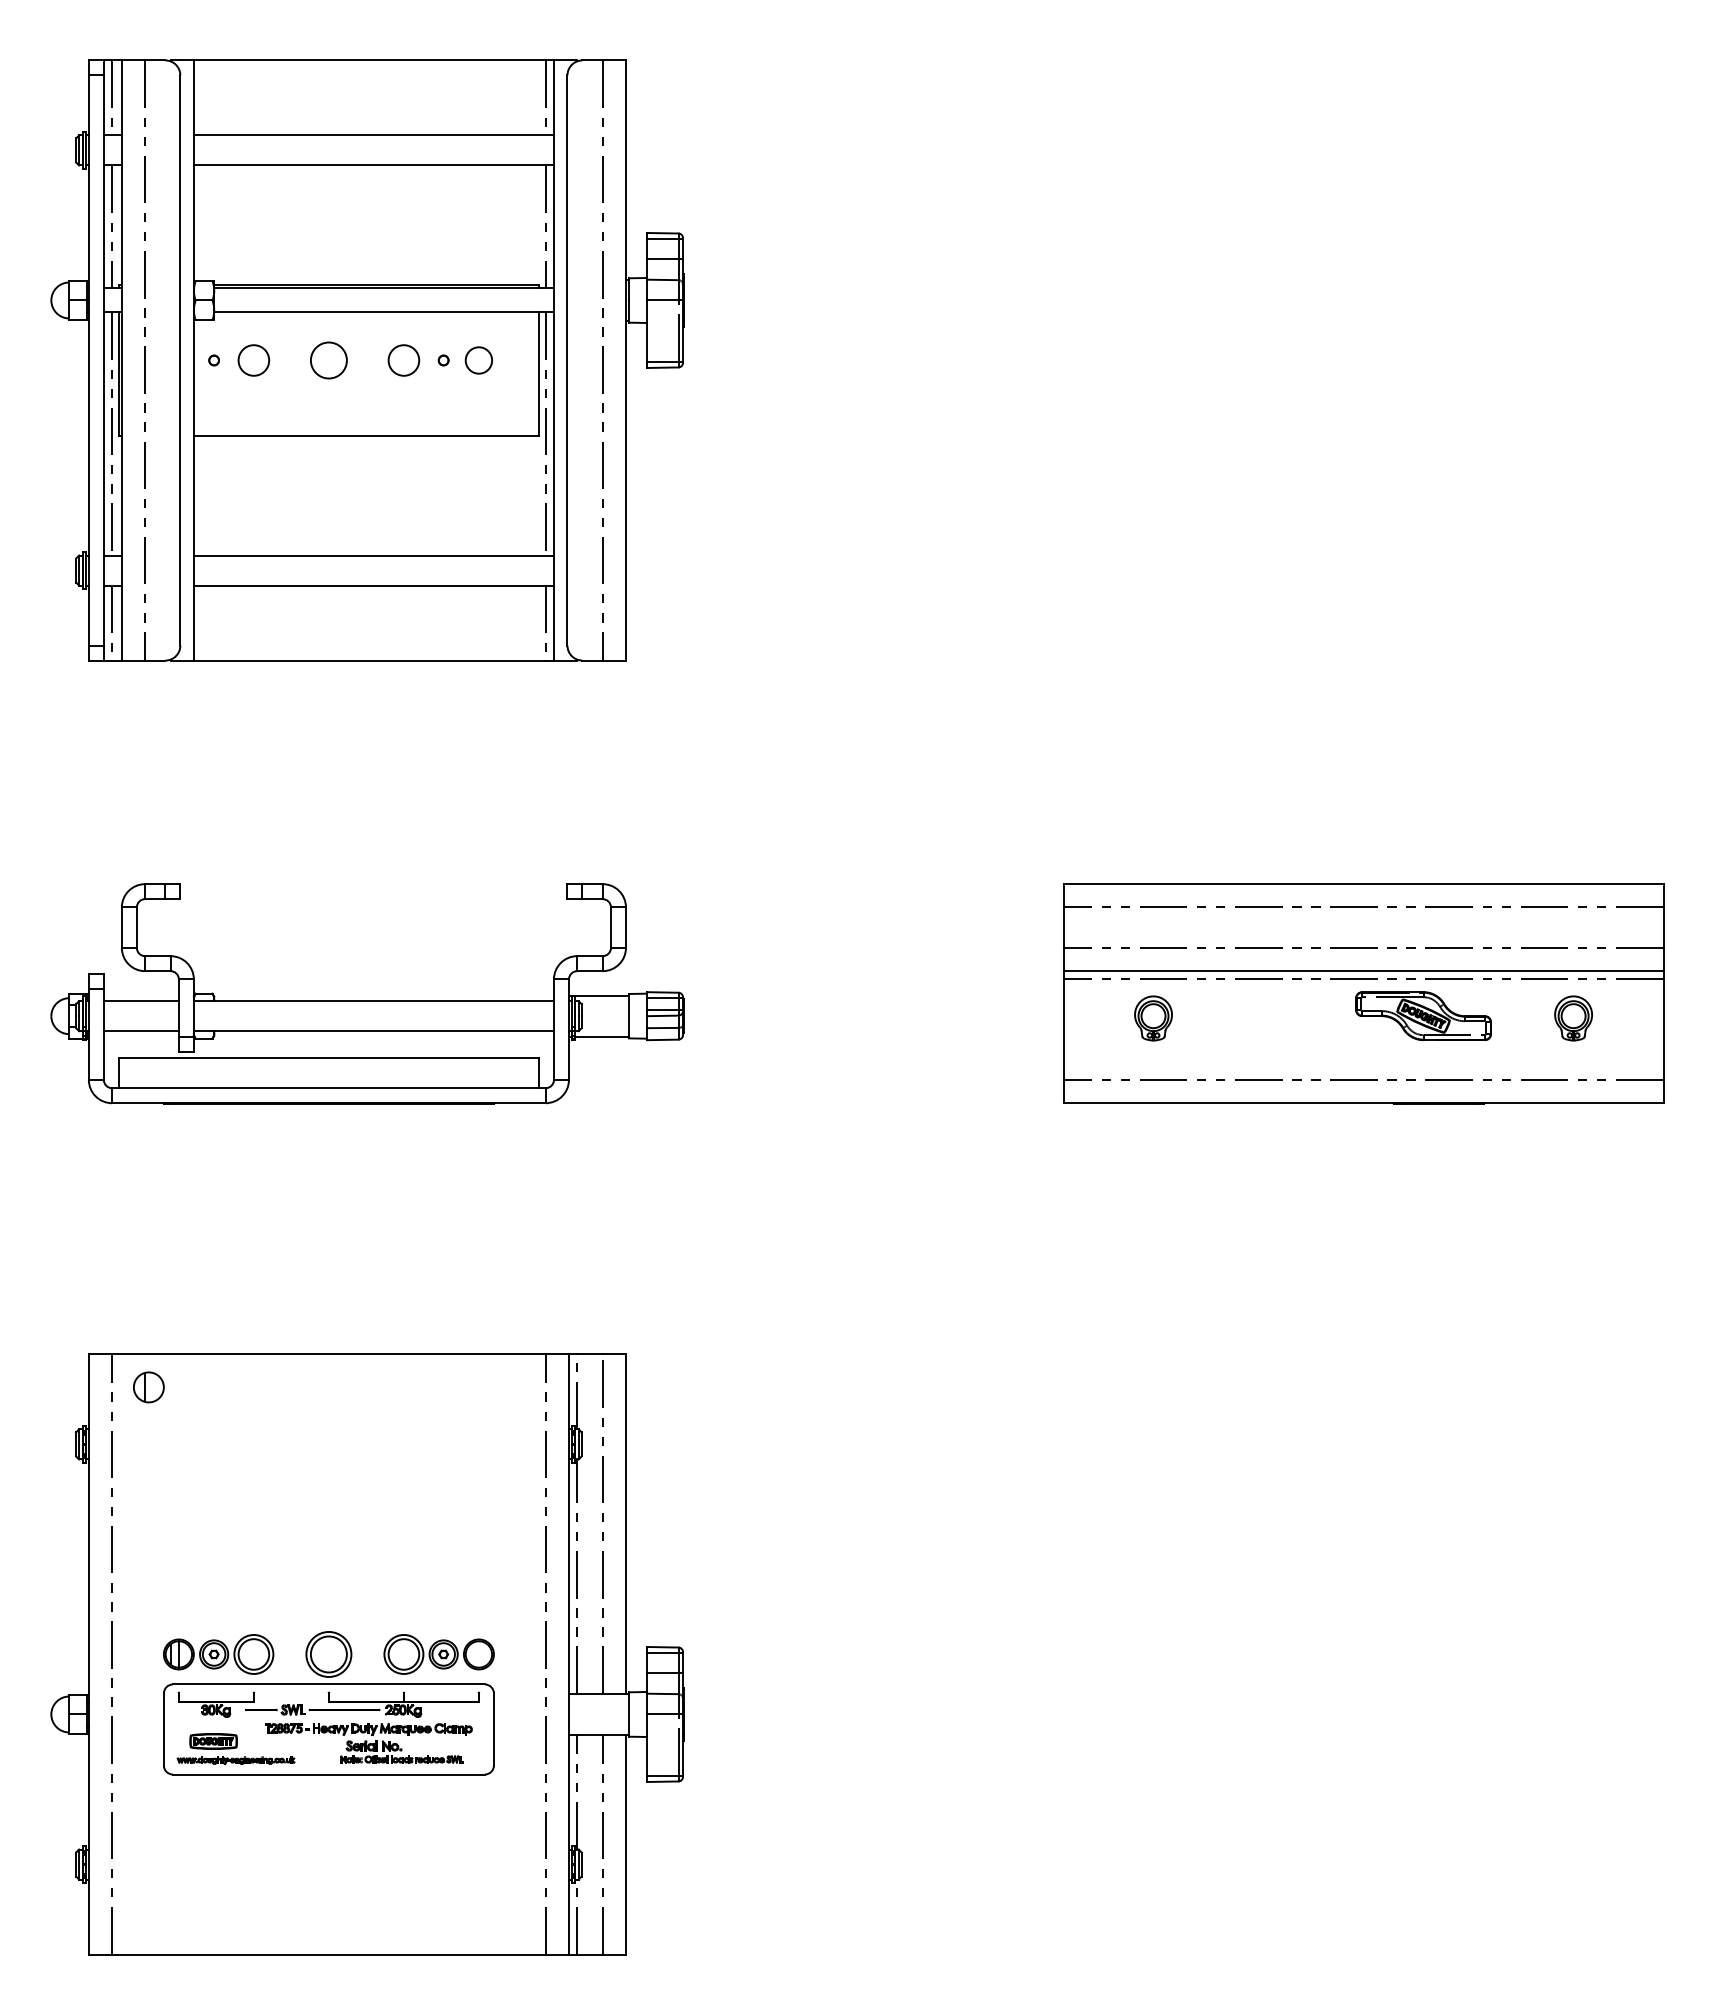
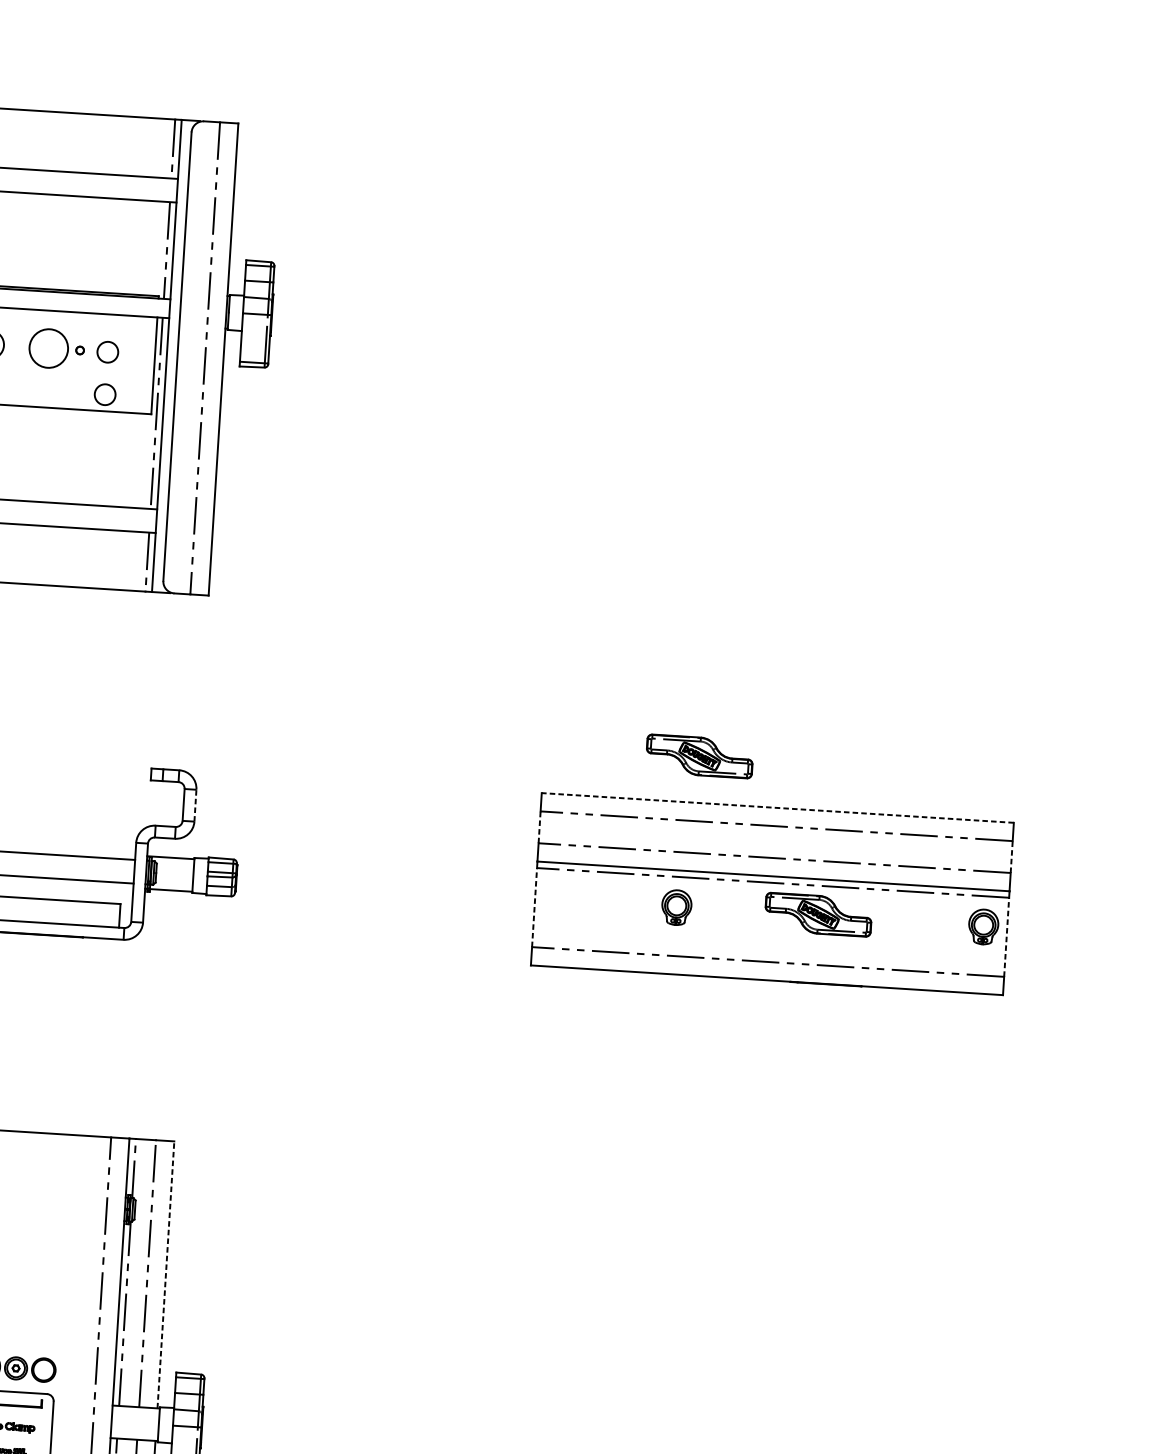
circle: (403, 360) -> (48, 348), size x1.6
circle: (478, 414) -> (104, 394), added
part: (1260, 825) -> (699, 756), added
line: (1363, 884) -> (777, 808), solid -> dashed
line: (625, 927) -> (195, 805), solid -> dashed
line: (1063, 927) -> (539, 827), solid -> dashed
line: (1663, 927) -> (1011, 856), solid -> dashed
part: (1153, 1018) -> (676, 907), moved
part: (1573, 1018) -> (983, 927), moved
line: (1063, 1029) -> (534, 907), solid -> dashed
line: (1663, 1029) -> (1006, 937), solid -> dashed
line: (625, 1524) -> (165, 1275), solid -> dashed

